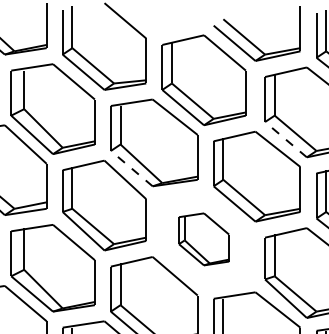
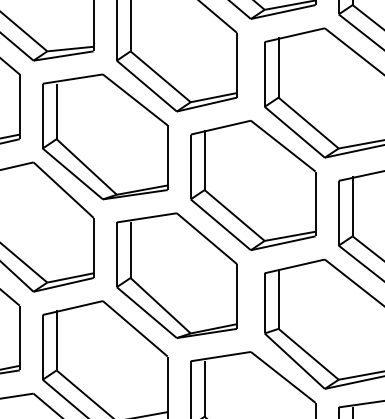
line: (285, 139) -> (294, 131), dashed -> solid
line: (131, 168) -> (72, 173), dashed -> solid
part: (203, 239) -> (176, 275), size x1.67

